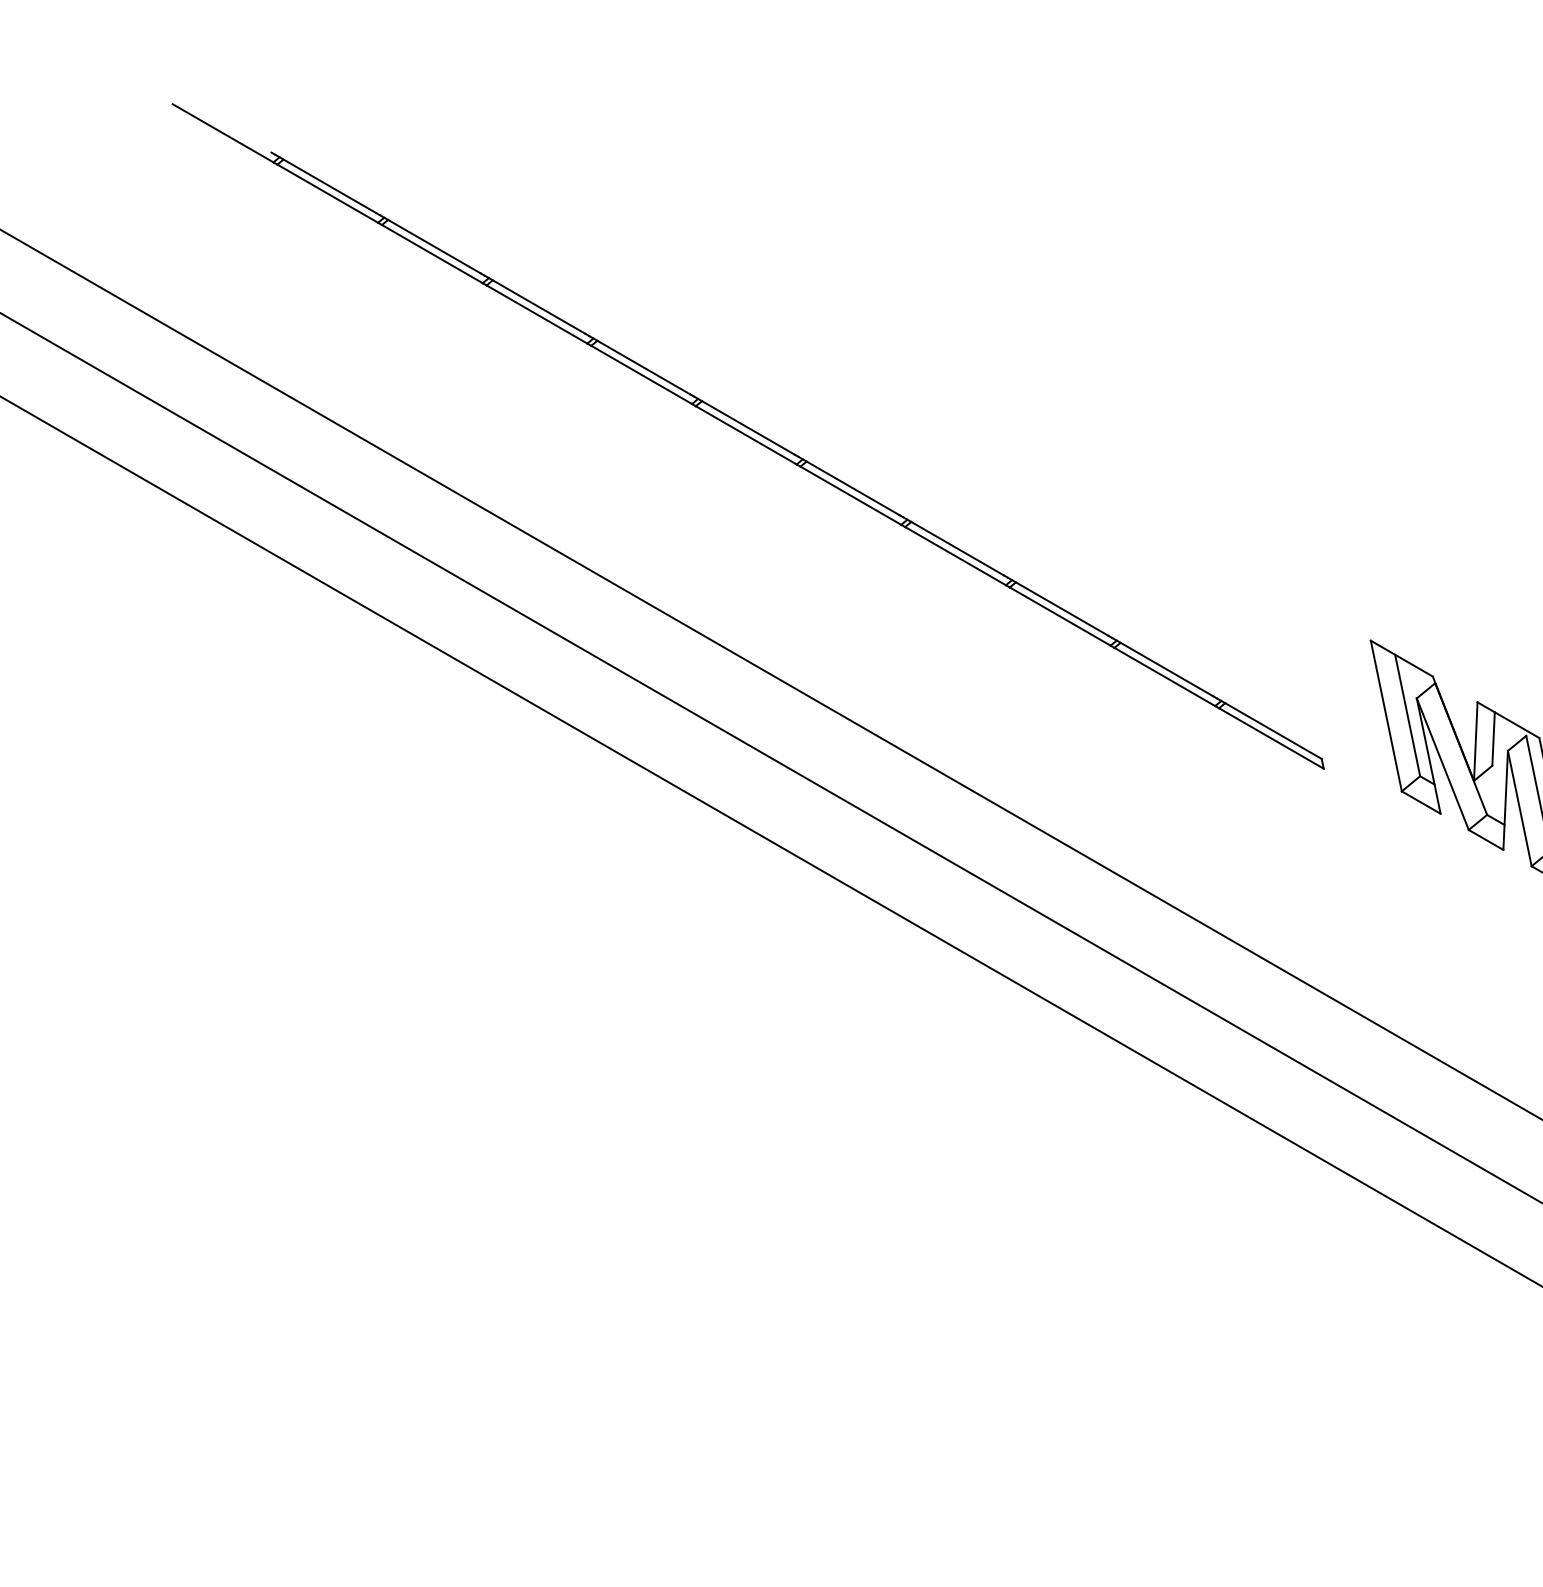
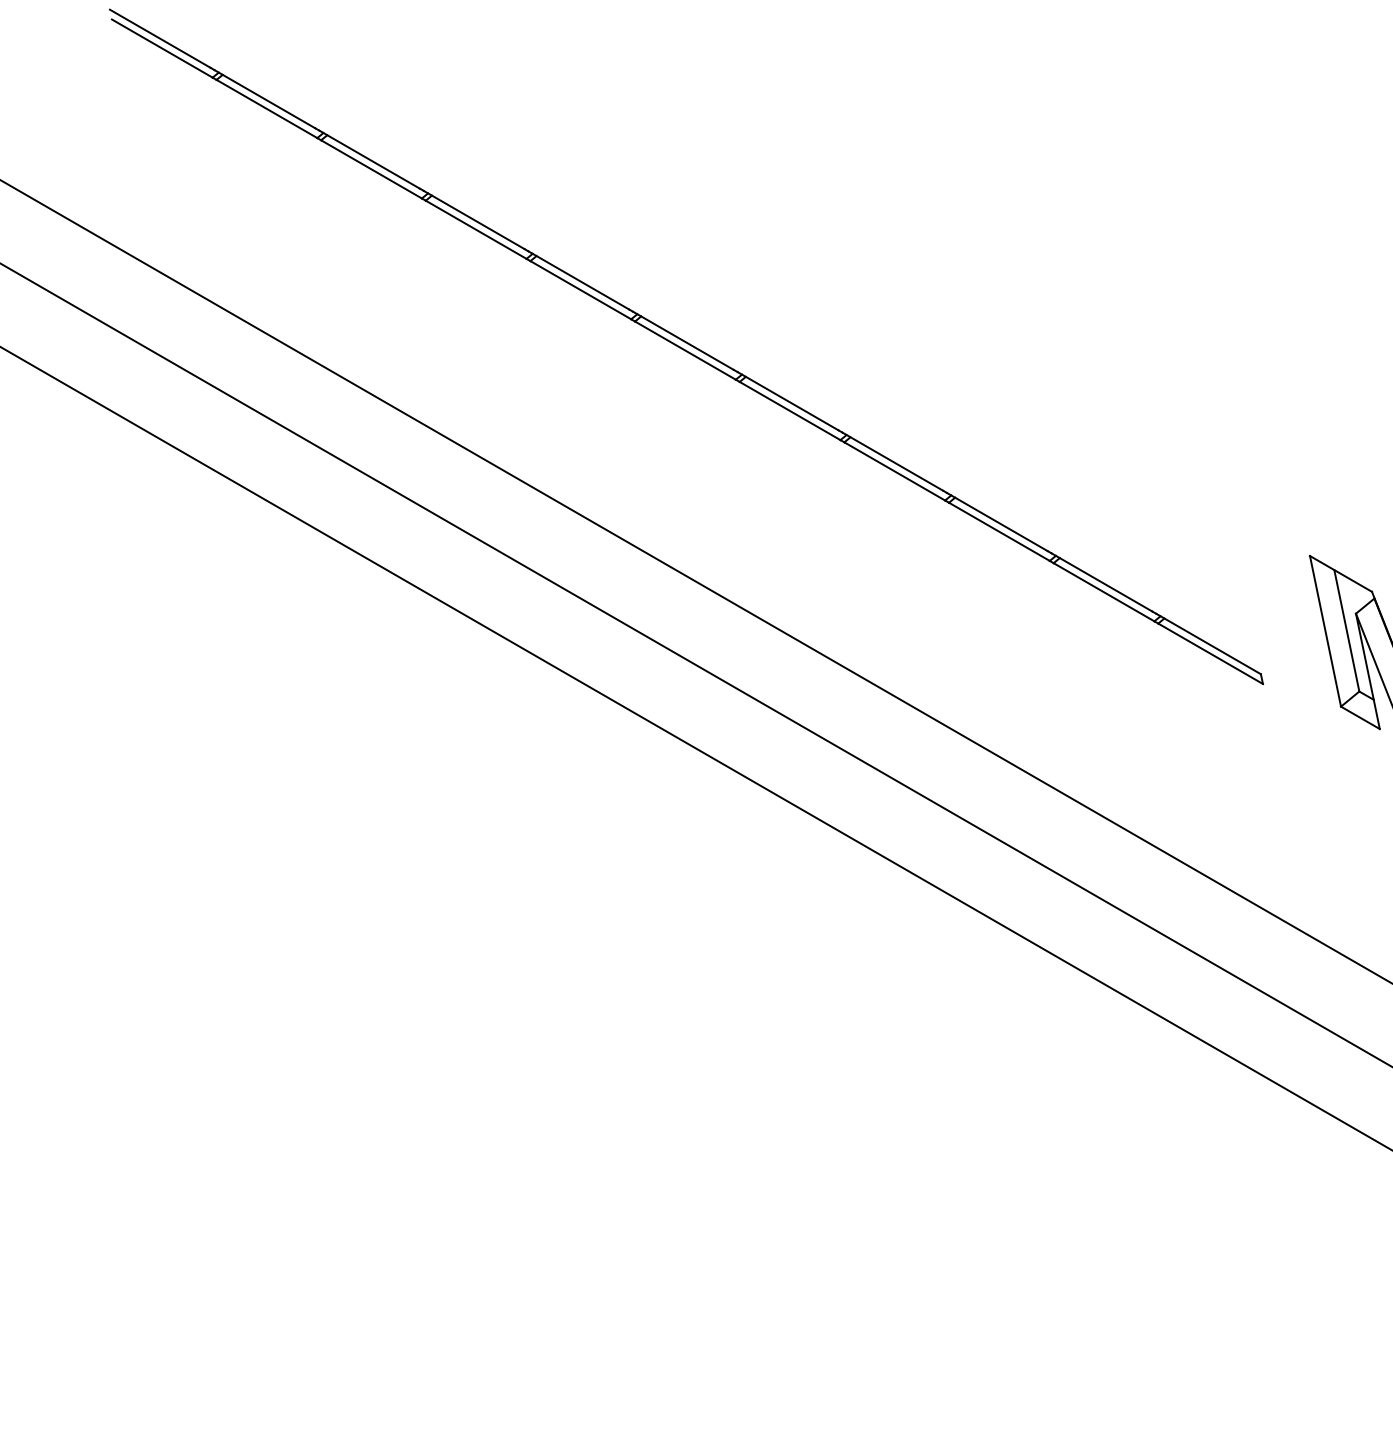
line: (220, 123) -> (159, 38), added

